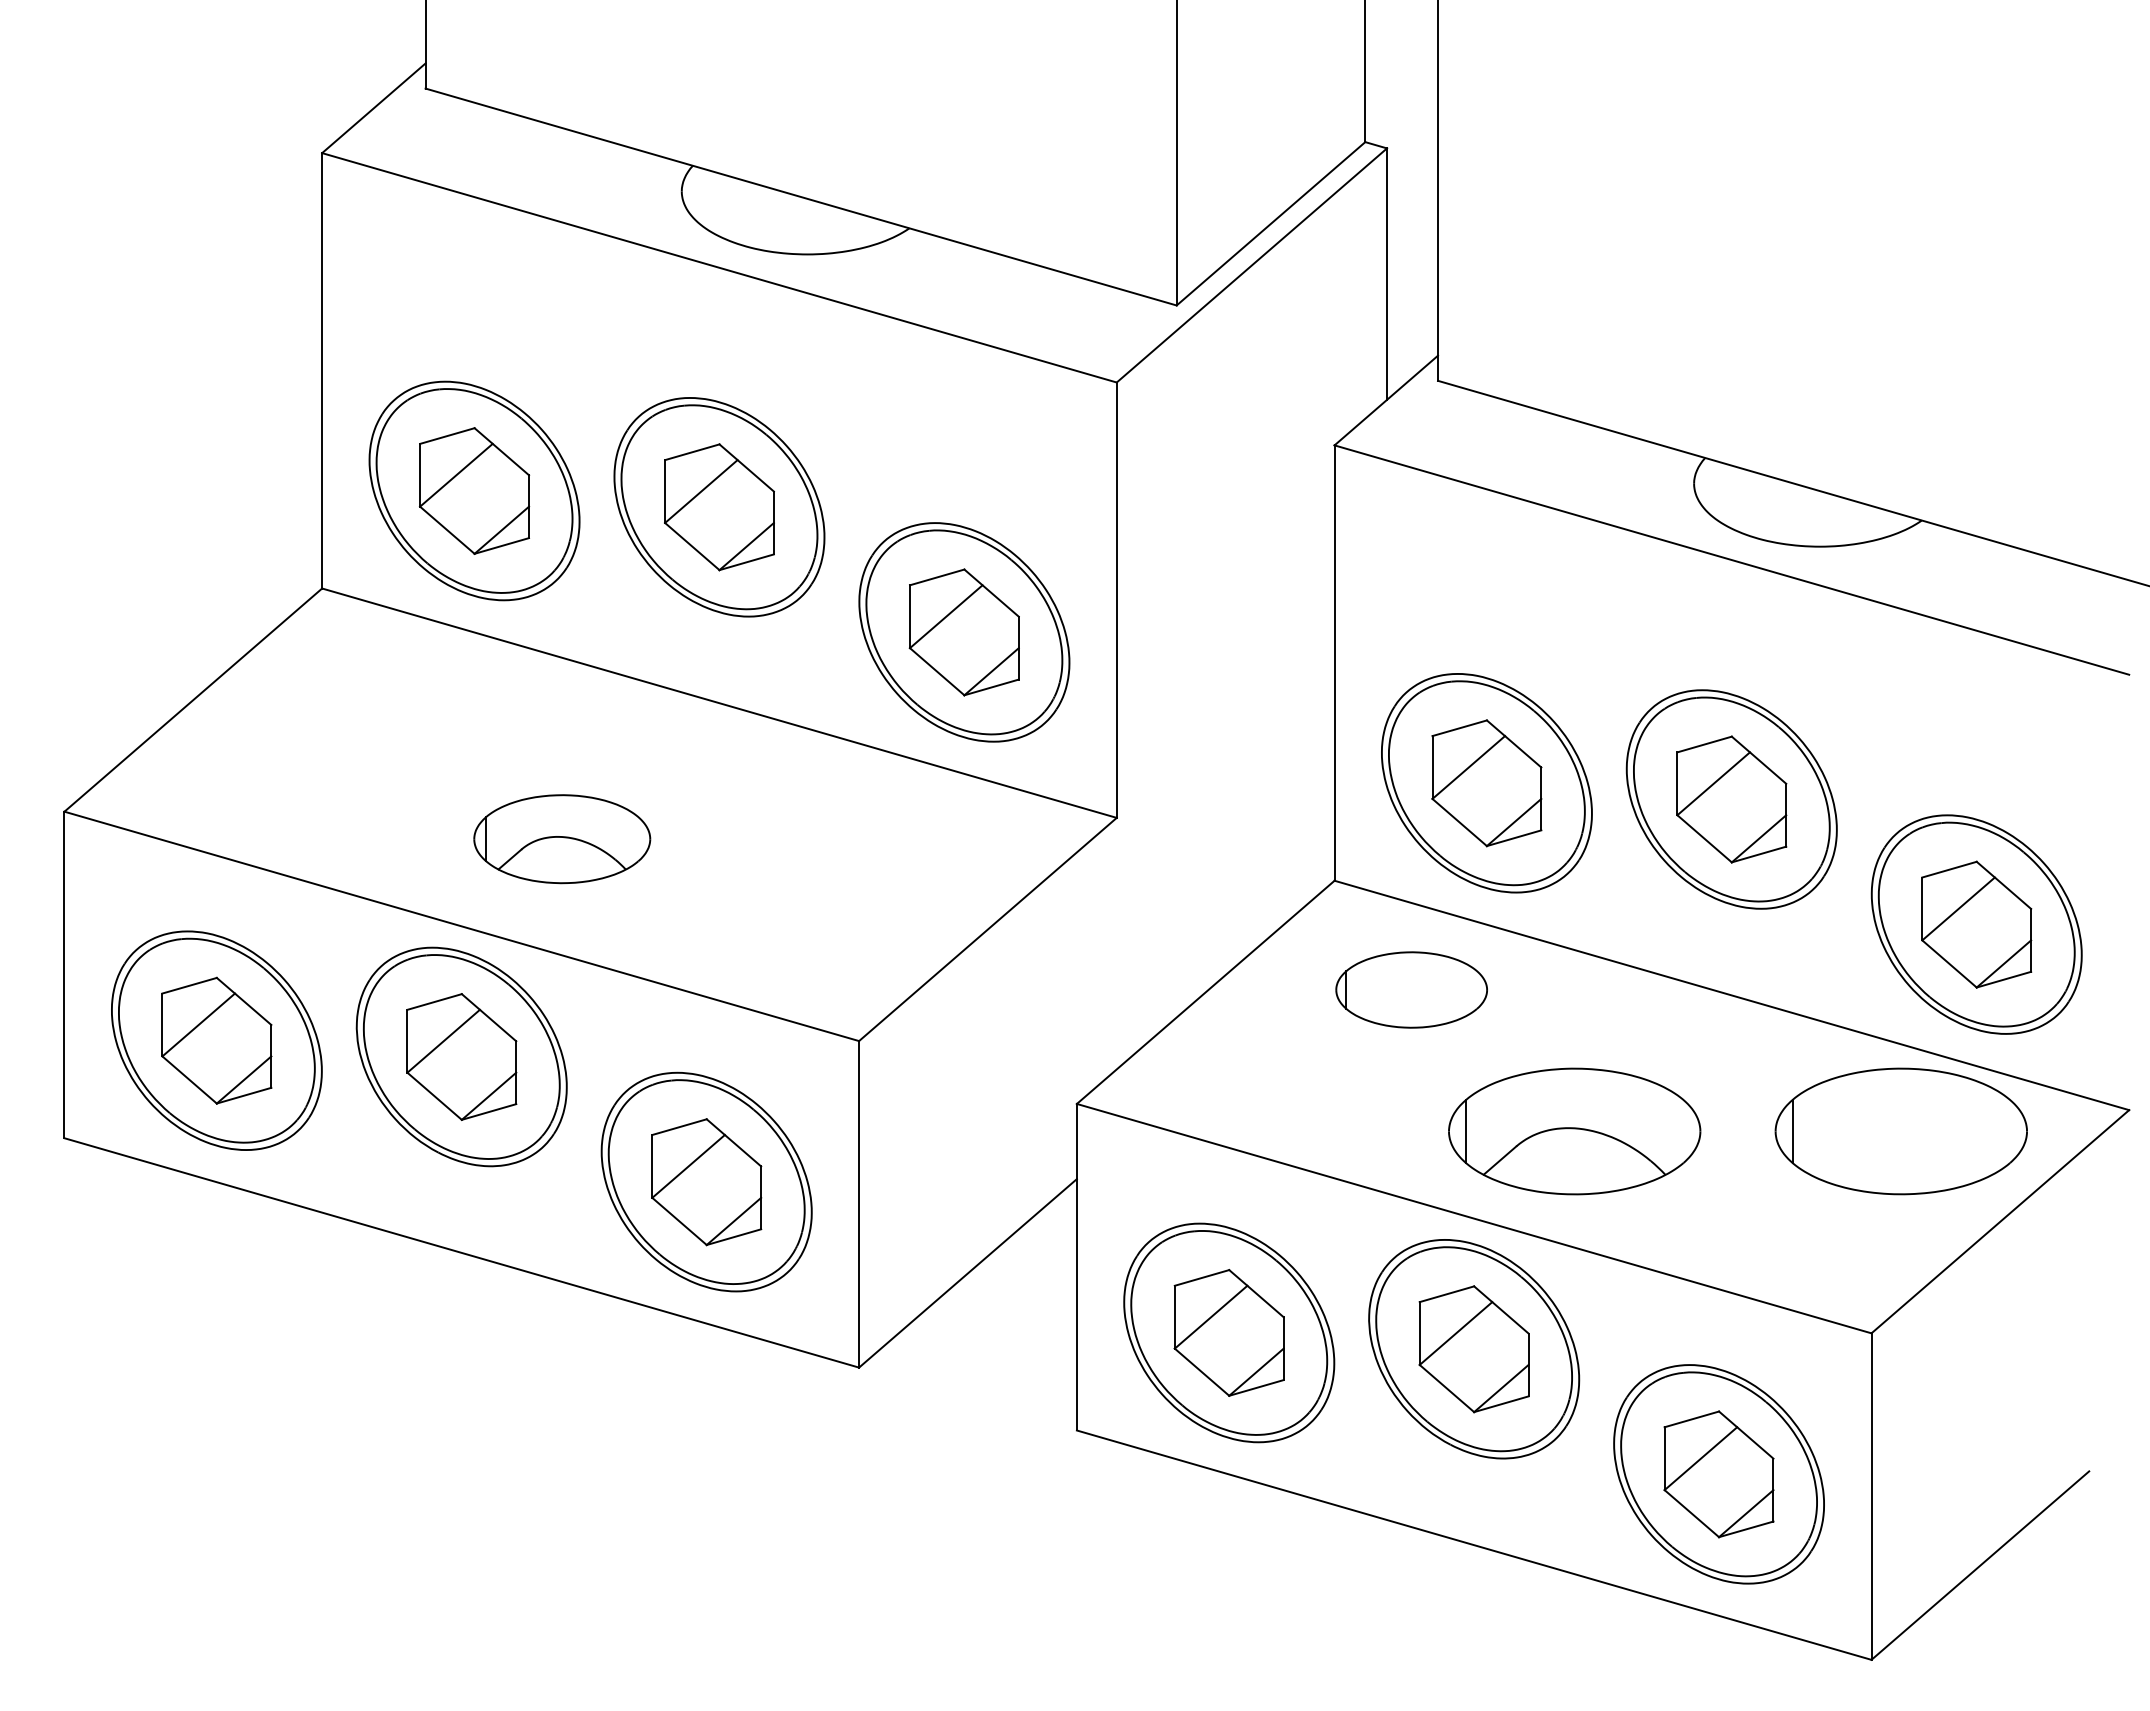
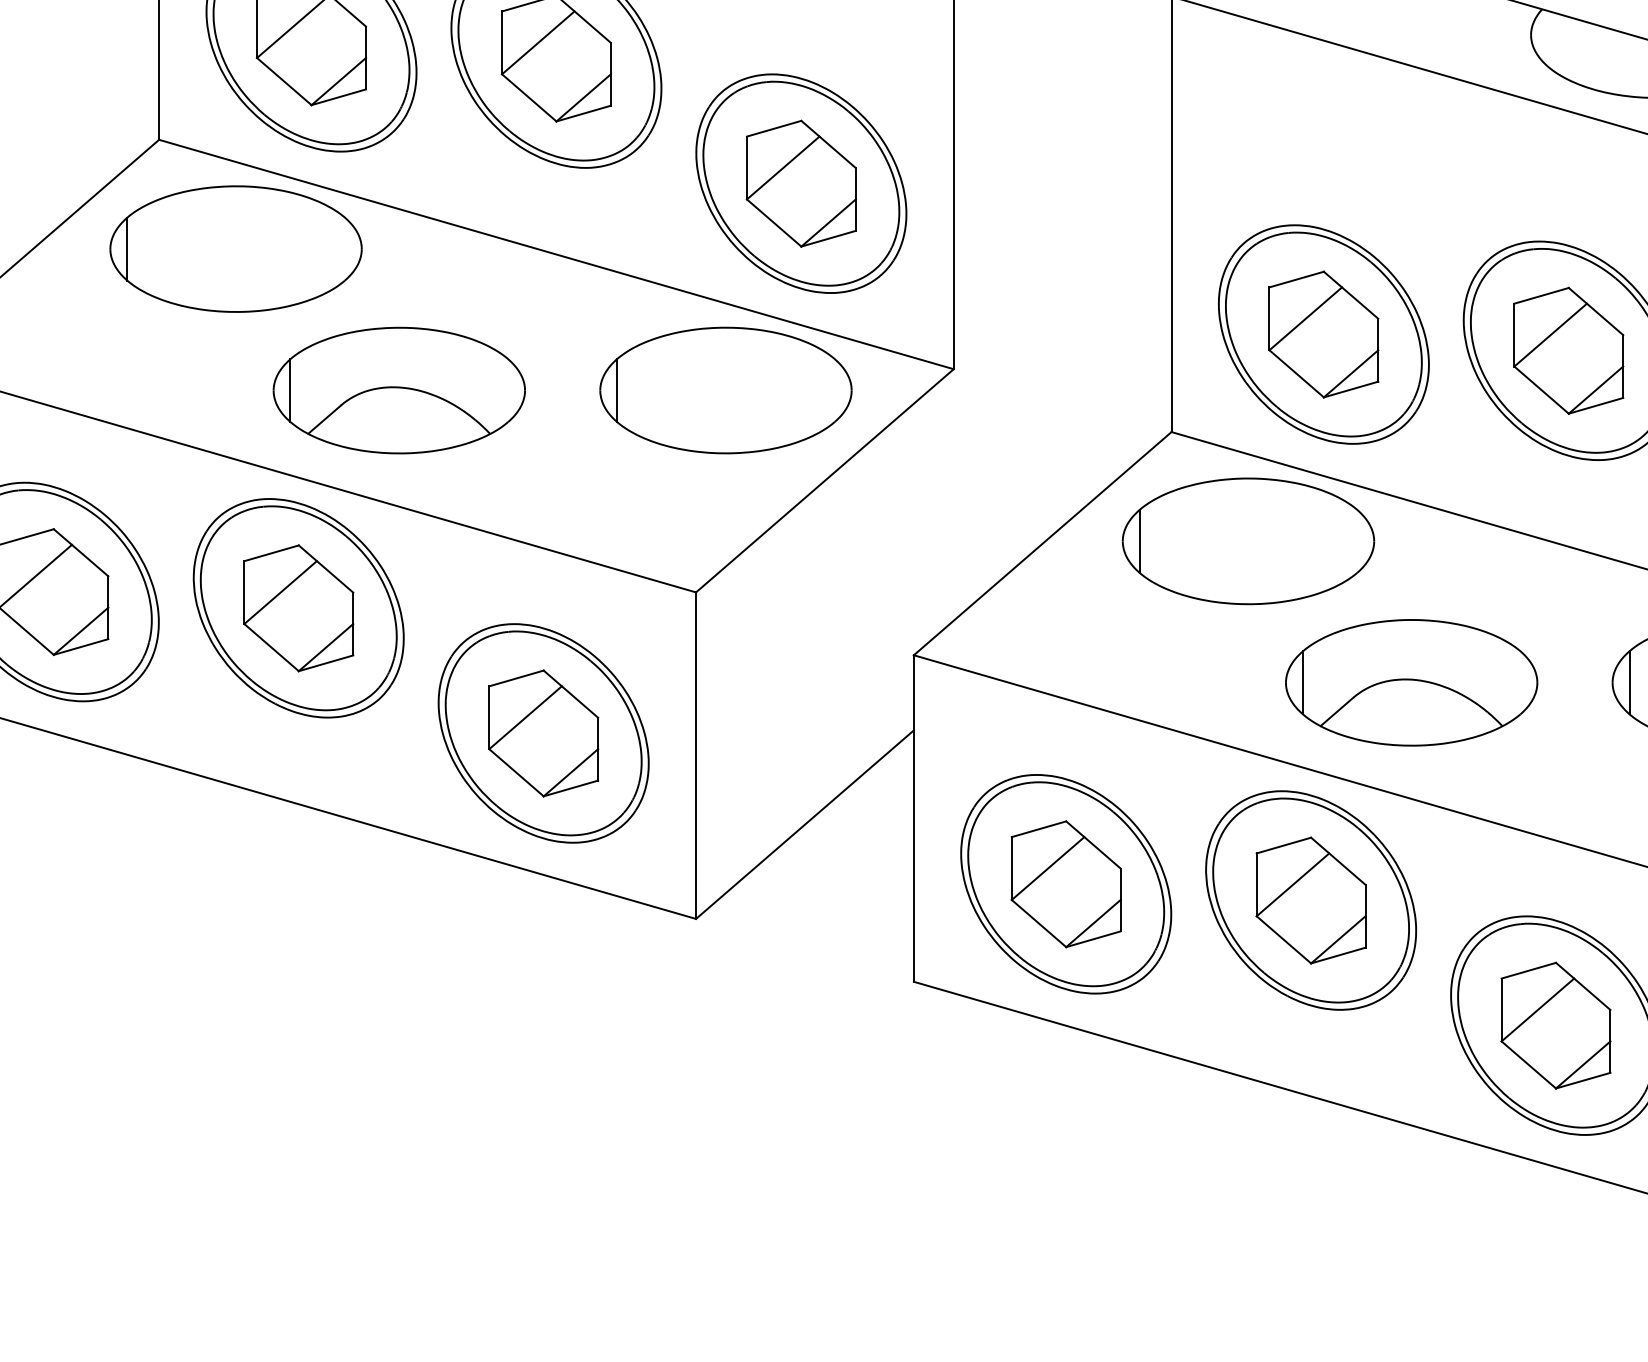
part: (398, 697) -> (235, 248), added
part: (561, 838) -> (398, 389), size x1.43
part: (888, 838) -> (725, 389), added
part: (1411, 989) -> (1248, 540), size x1.67

